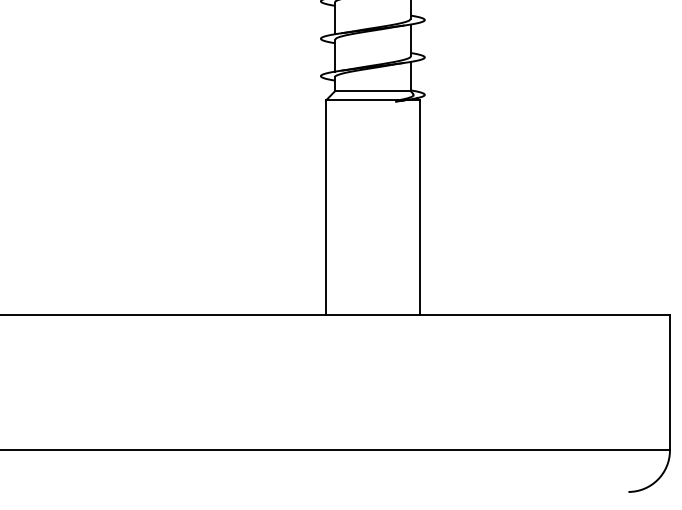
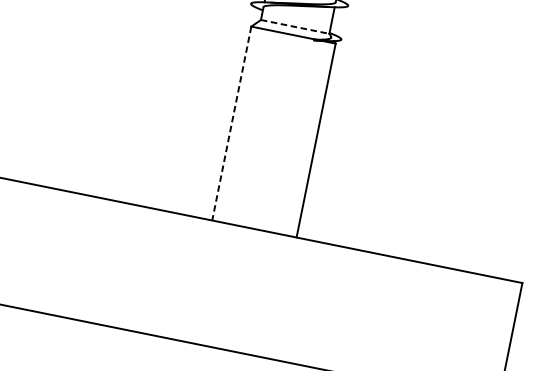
line: (372, 91) -> (294, 27), solid -> dashed
line: (326, 208) -> (232, 124), solid -> dashed

